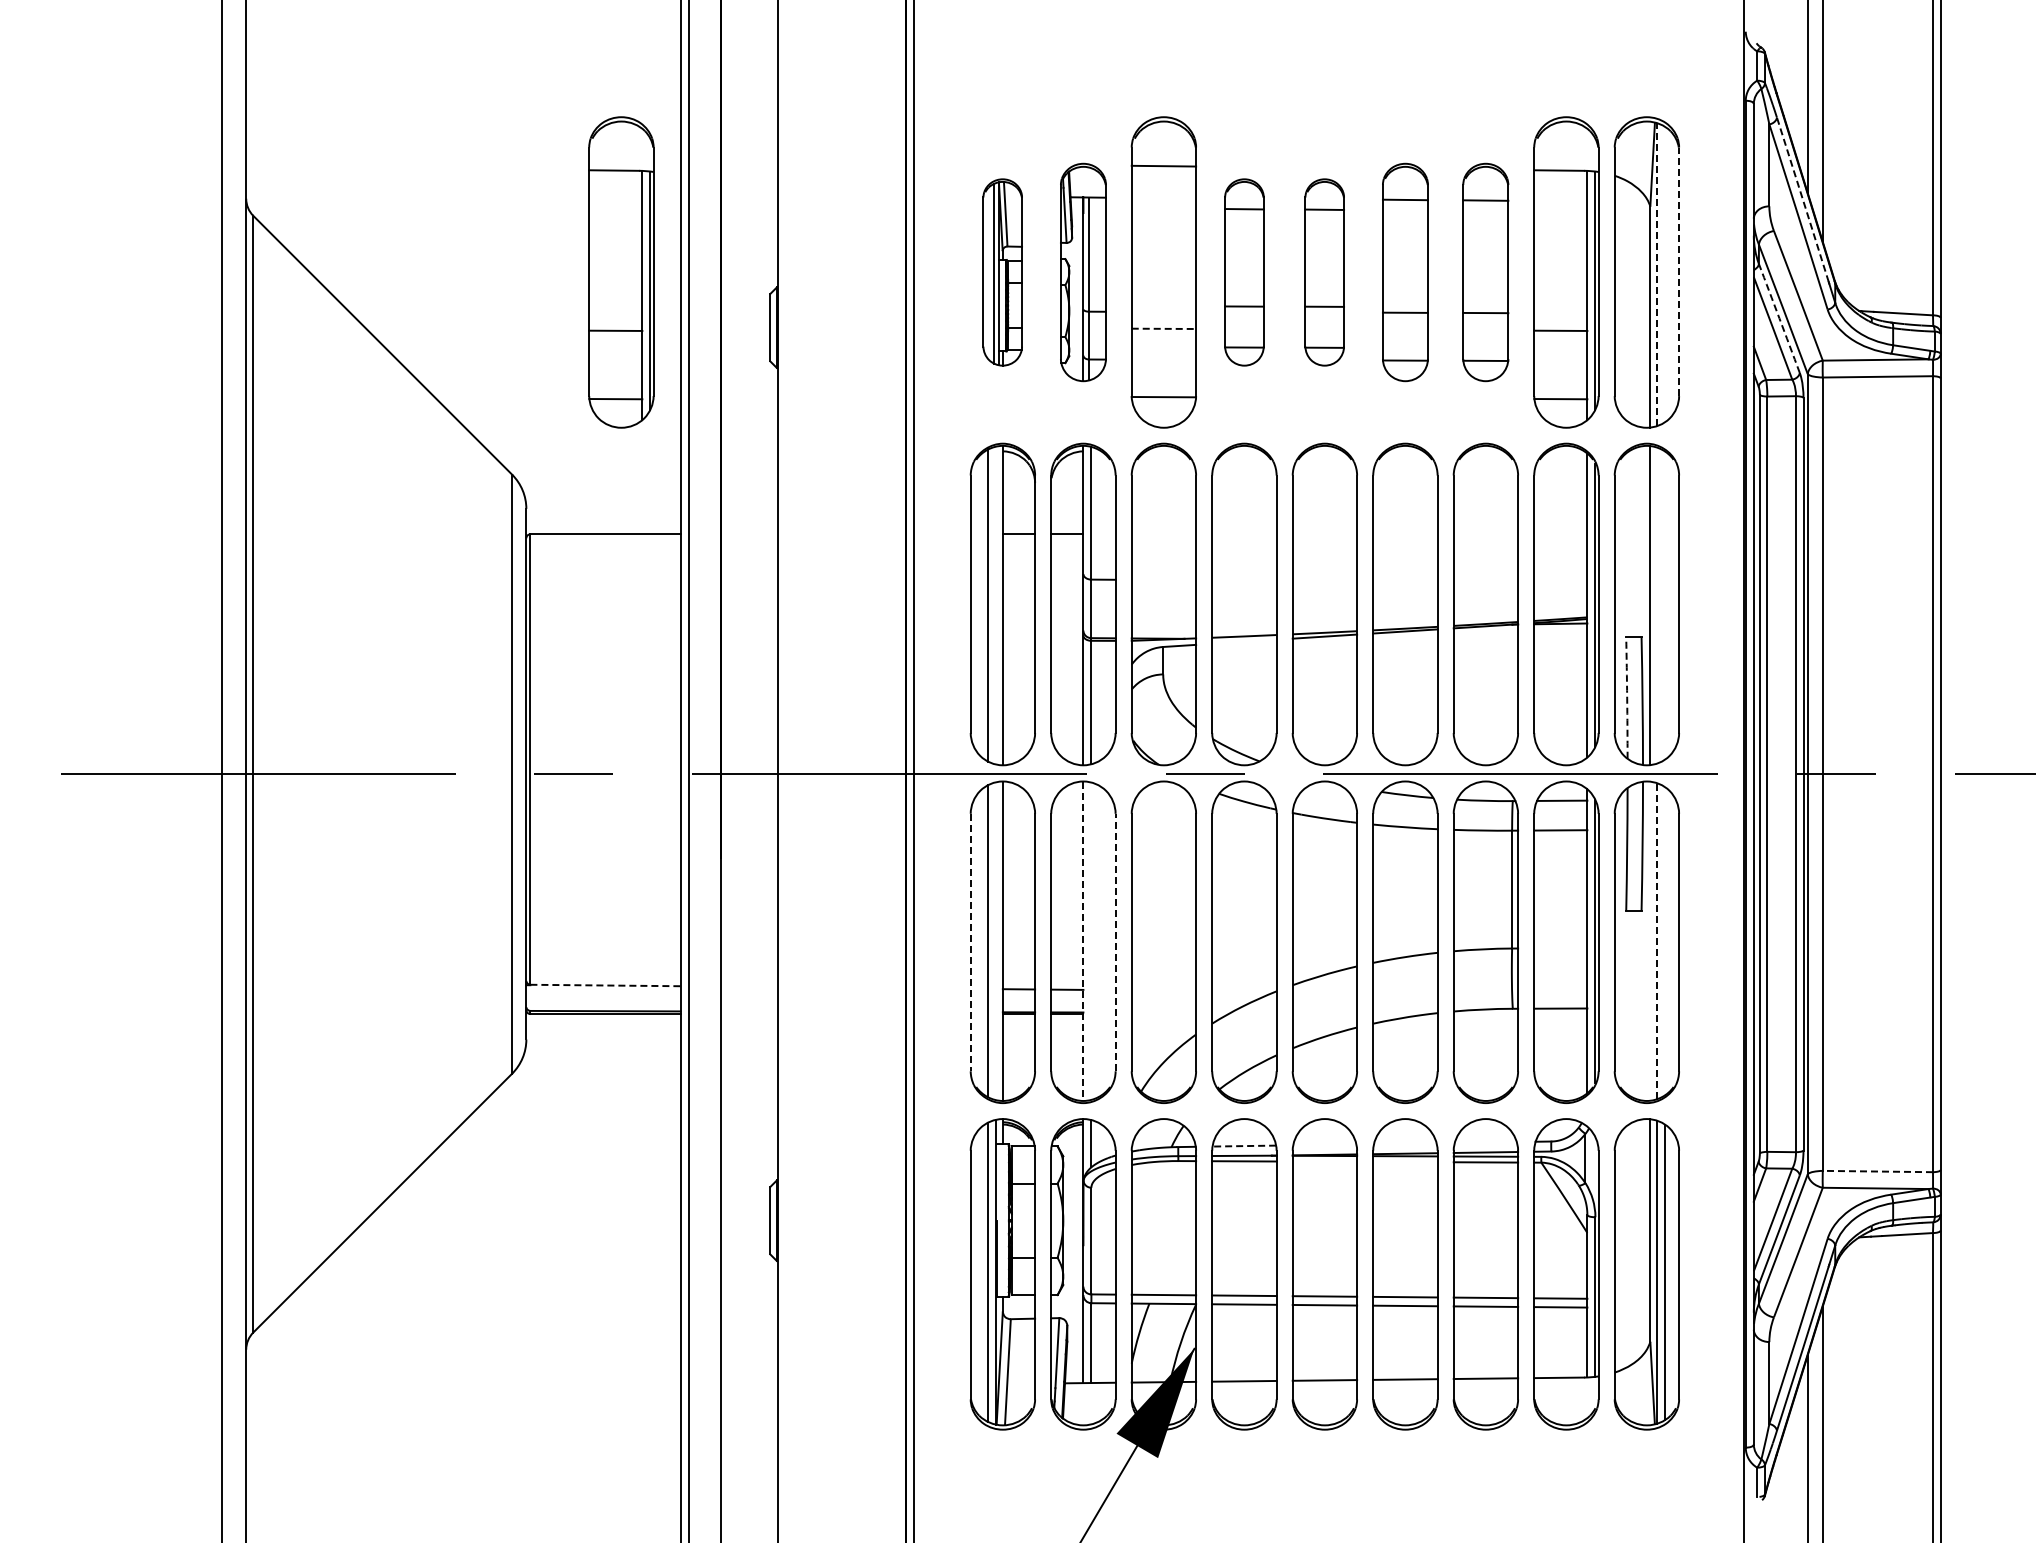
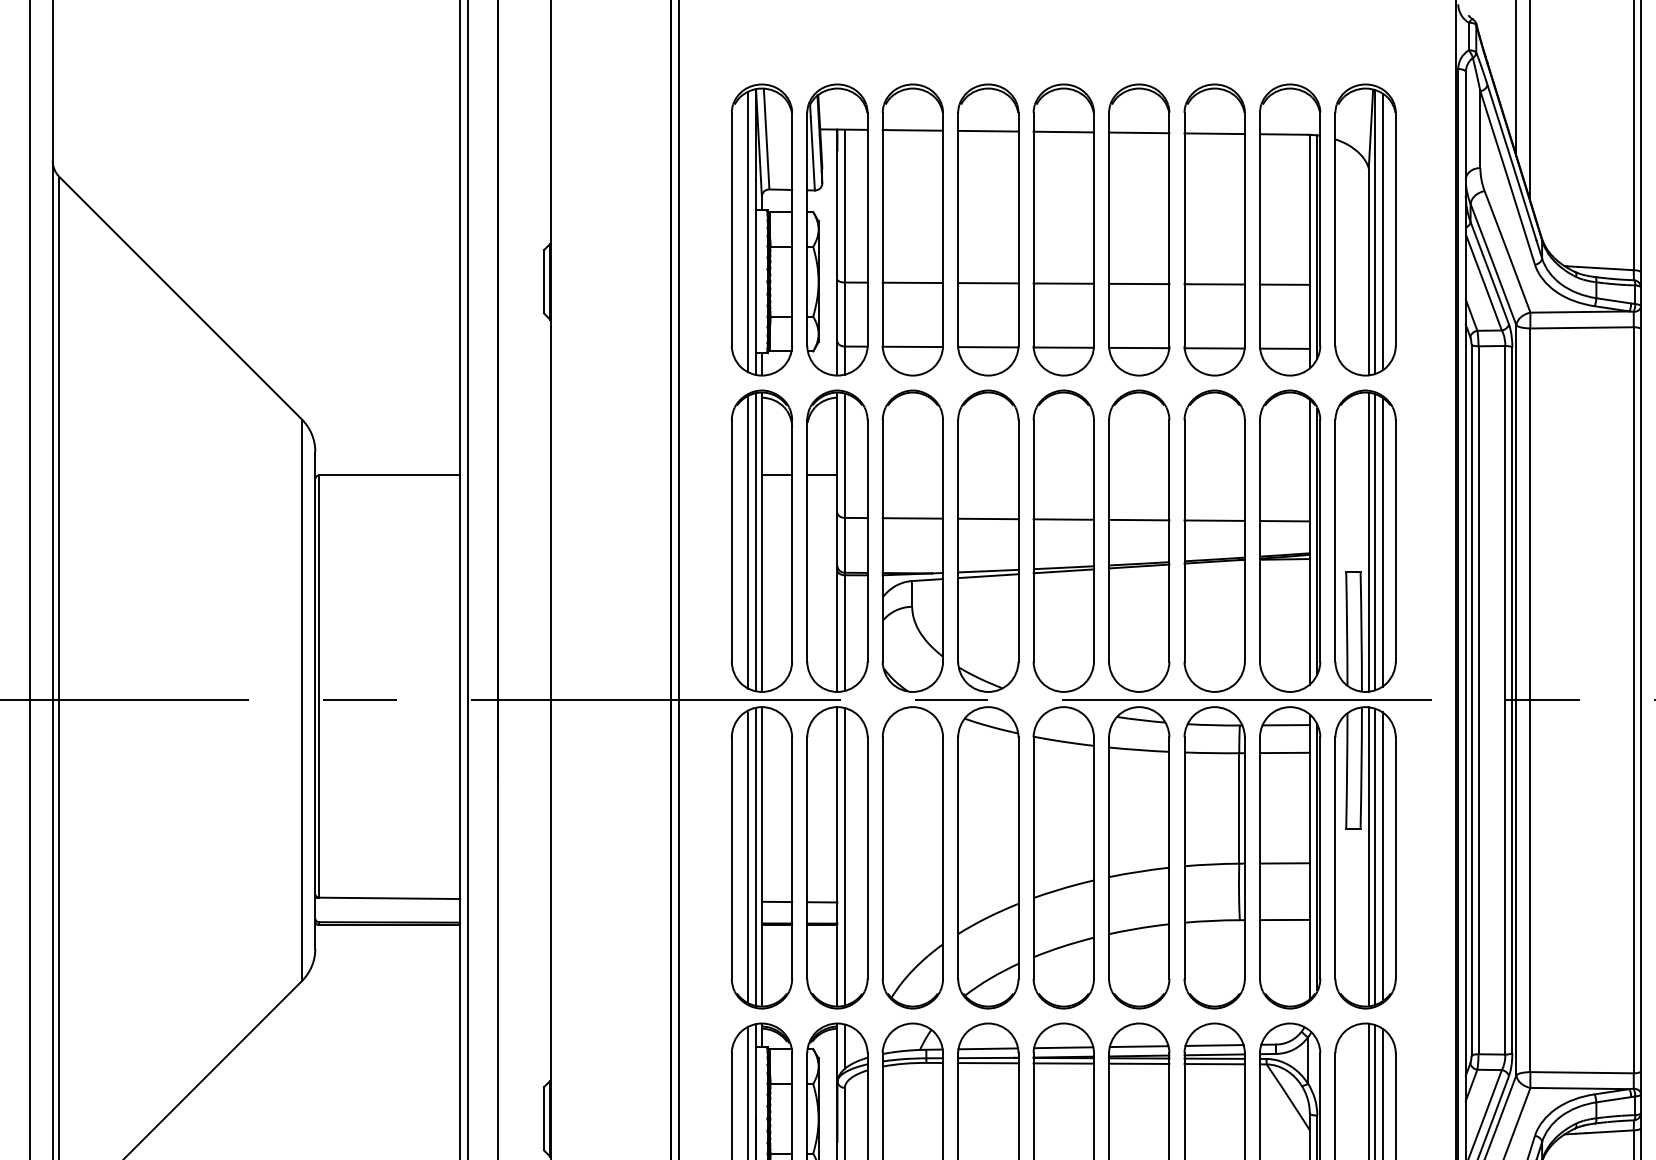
arc: (1802, 199) -> (1511, 161), dashed -> solid
line: (1679, 271) -> (1396, 229), dashed -> solid
part: (621, 272) -> (404, 230), removed
part: (1002, 272) -> (761, 230), size x1.67
part: (1083, 272) -> (837, 230), size x1.43
part: (1244, 272) -> (988, 230), size x1.67
part: (1324, 272) -> (1063, 230), size x1.67
part: (1405, 272) -> (1139, 230), size x1.43
part: (1485, 272) -> (1214, 230), size x1.43
line: (1656, 274) -> (1374, 231), dashed -> solid
line: (1664, 274) -> (1382, 231), added
arc: (1779, 318) -> (1489, 273), dashed -> solid
line: (1164, 328) -> (913, 282), dashed -> solid
line: (1163, 579) -> (912, 517), added
line: (1244, 580) -> (988, 518), added
line: (1324, 581) -> (1063, 519), added
line: (1405, 581) -> (1139, 519), added
line: (1485, 582) -> (1214, 520), added
line: (1560, 582) -> (1284, 520), added
line: (996, 605) -> (755, 542), added
line: (1656, 605) -> (1374, 542), added
line: (1664, 605) -> (1382, 542), added
line: (1244, 641) -> (988, 575), added
arc: (1627, 698) -> (1347, 629), dashed -> solid
line: (1091, 940) -> (845, 856), added
line: (1650, 940) -> (1368, 856), added
line: (1656, 940) -> (1374, 856), dashed -> solid
line: (996, 941) -> (755, 857), added
line: (1083, 941) -> (837, 857), dashed -> solid
line: (1664, 941) -> (1382, 857), added
line: (970, 942) -> (731, 858), dashed -> solid
line: (1115, 942) -> (867, 858), dashed -> solid
line: (1560, 948) -> (1284, 863), added
line: (606, 985) -> (390, 898), dashed -> solid
line: (1485, 1142) -> (1214, 1045), added
line: (1405, 1143) -> (1139, 1046), added
line: (1324, 1144) -> (1063, 1047), added
line: (1244, 1146) -> (988, 1049), dashed -> solid
line: (1324, 1161) -> (1063, 1063), added
line: (1405, 1161) -> (1139, 1063), added
line: (1877, 1171) -> (1581, 1072), dashed -> solid

